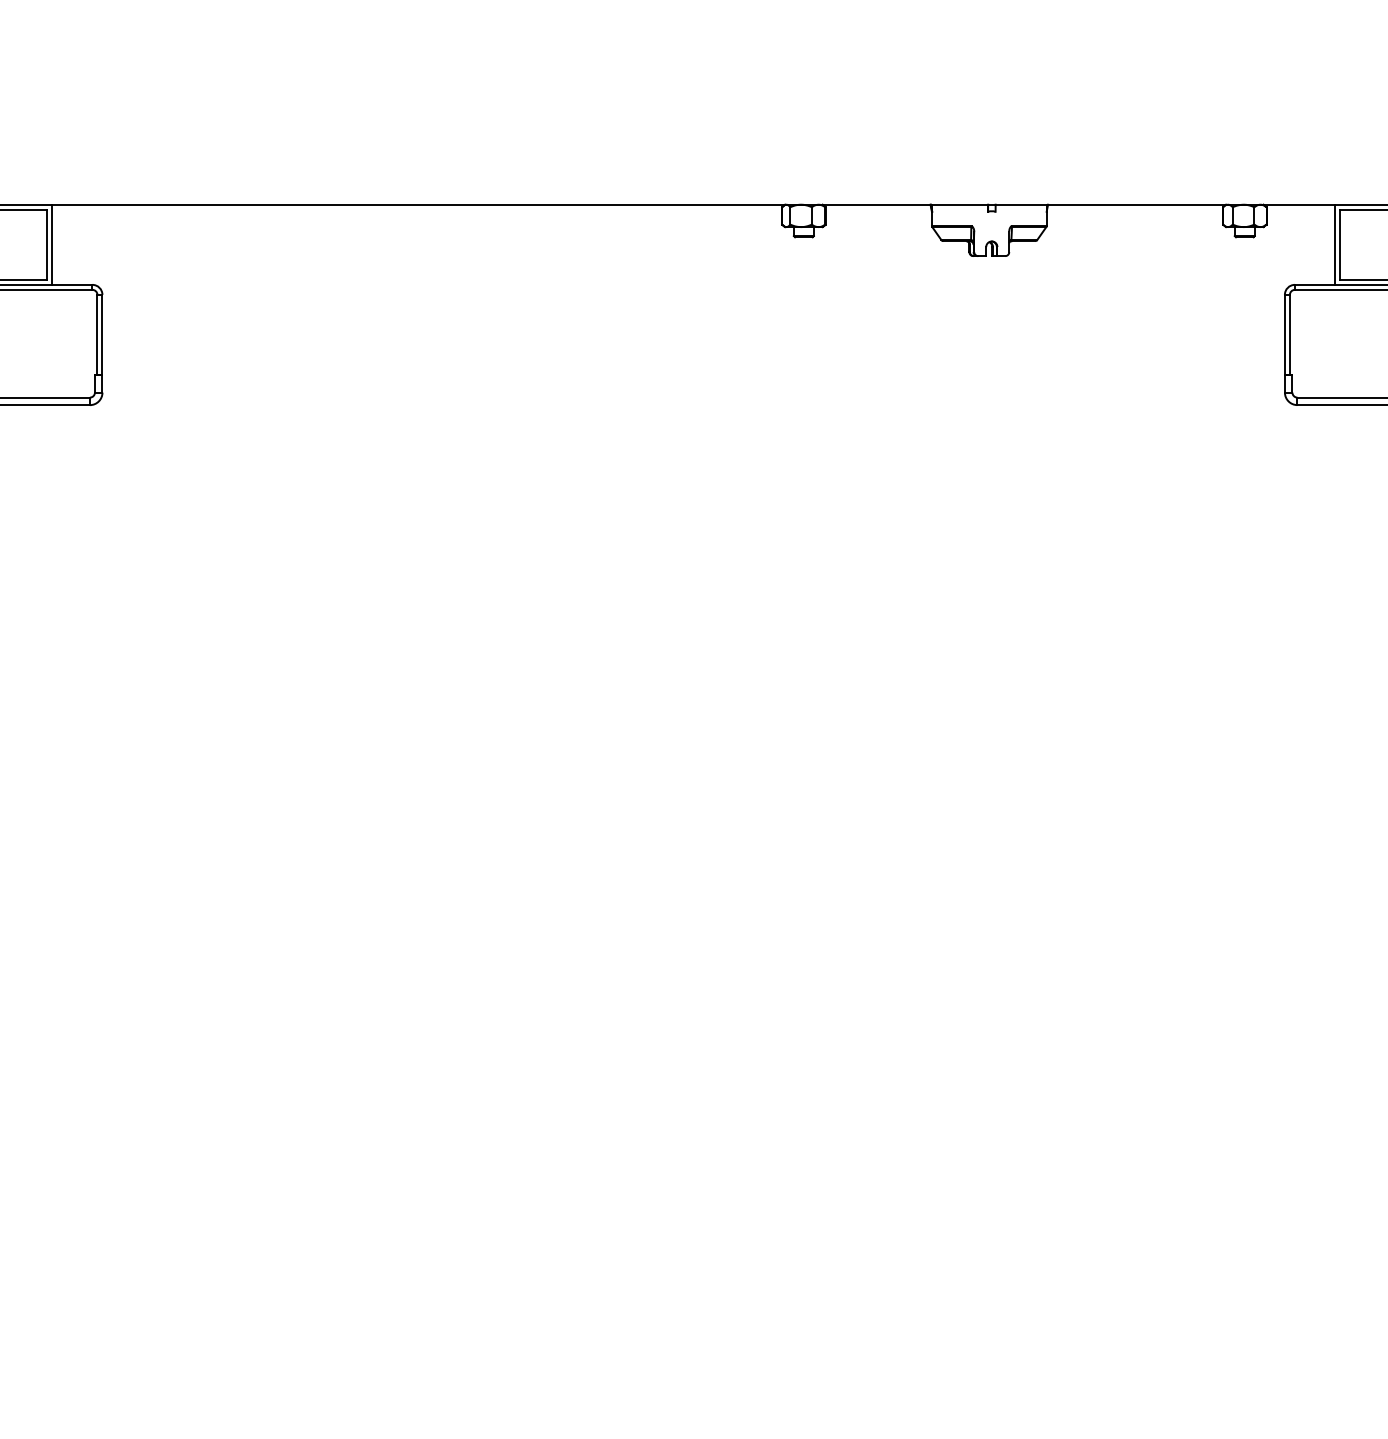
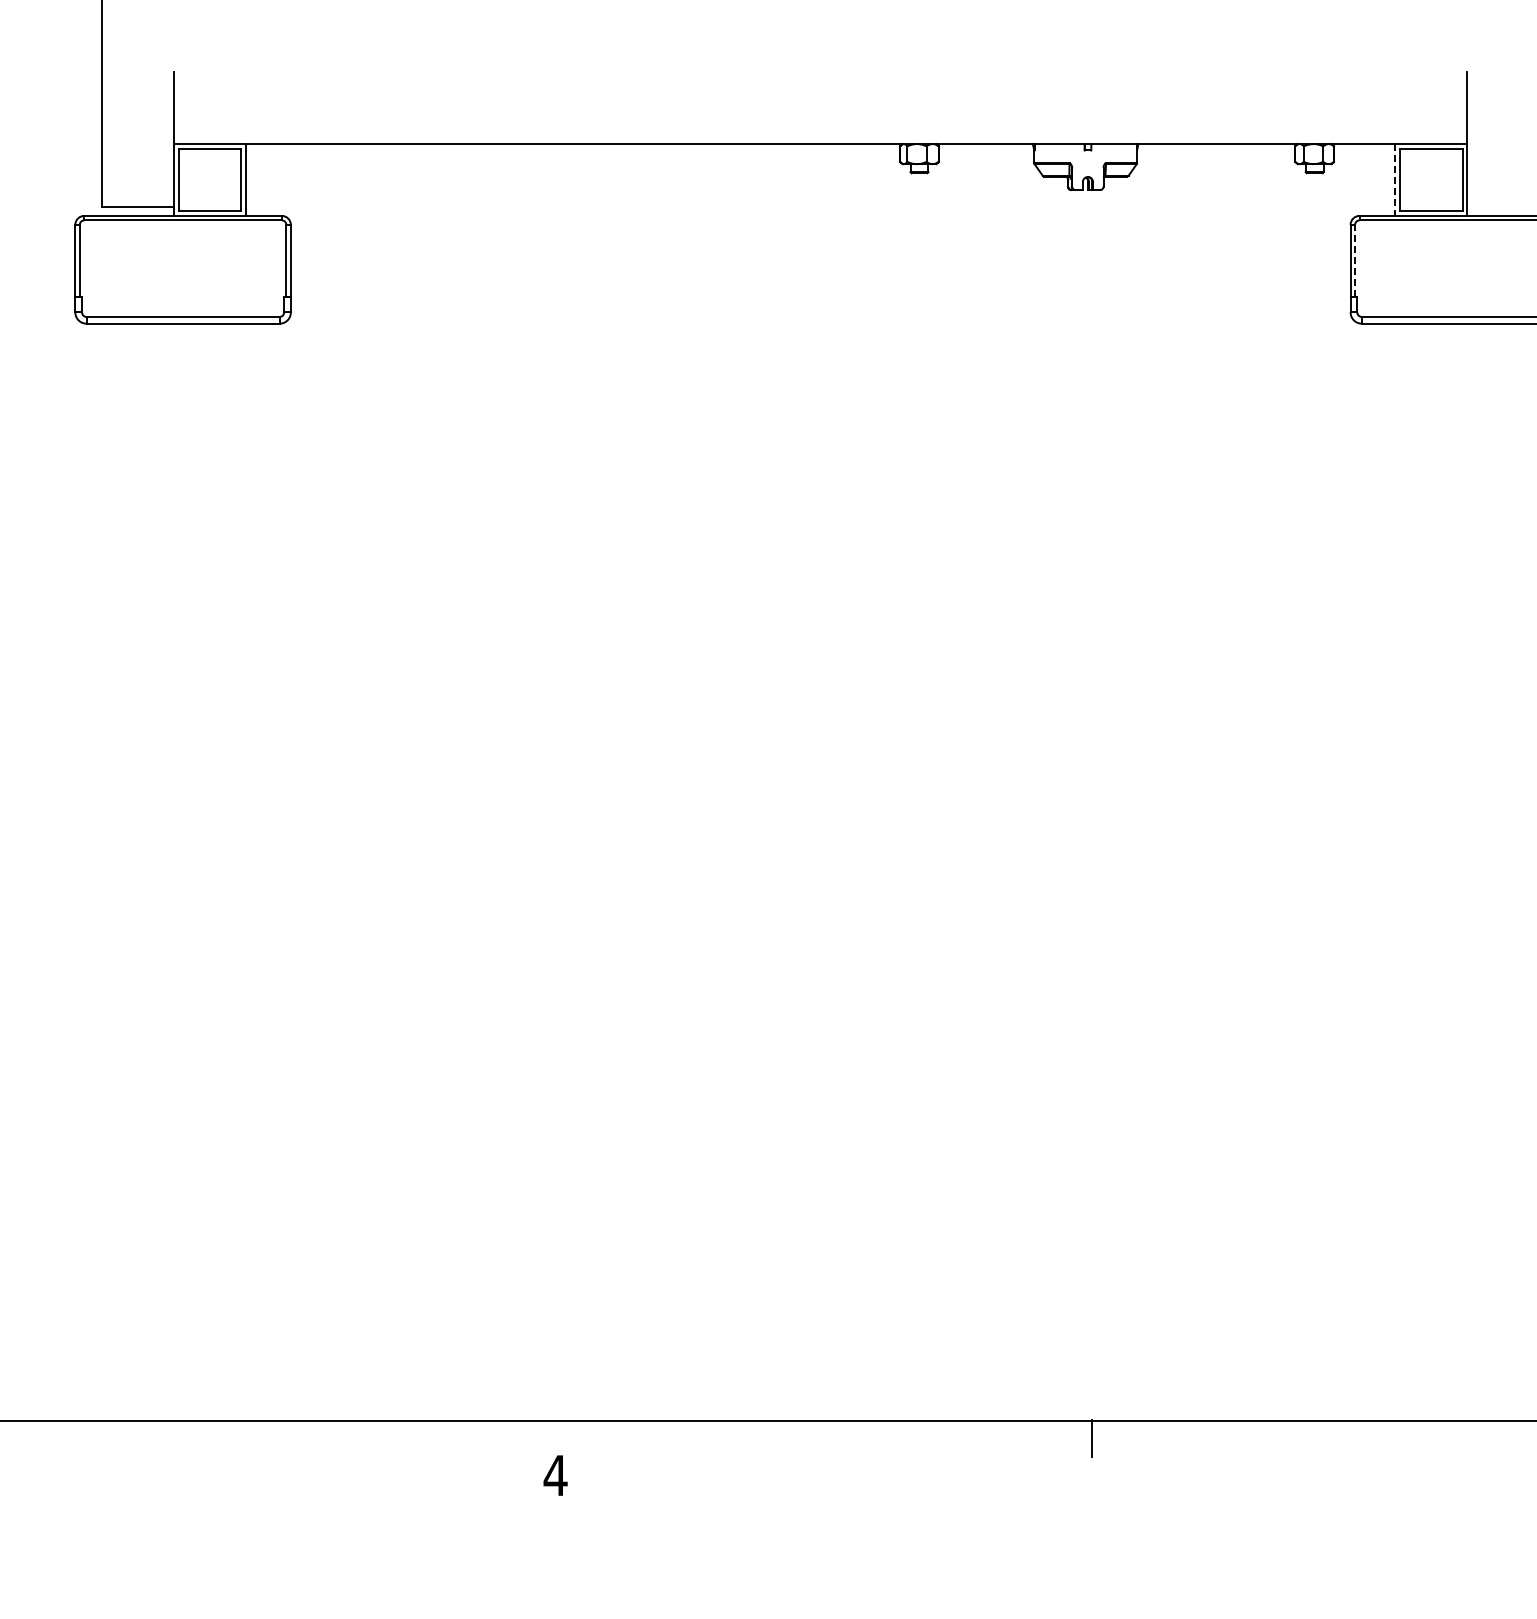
line: (1335, 244) -> (1395, 179), solid -> dashed
line: (1290, 334) -> (1355, 260), solid -> dashed

